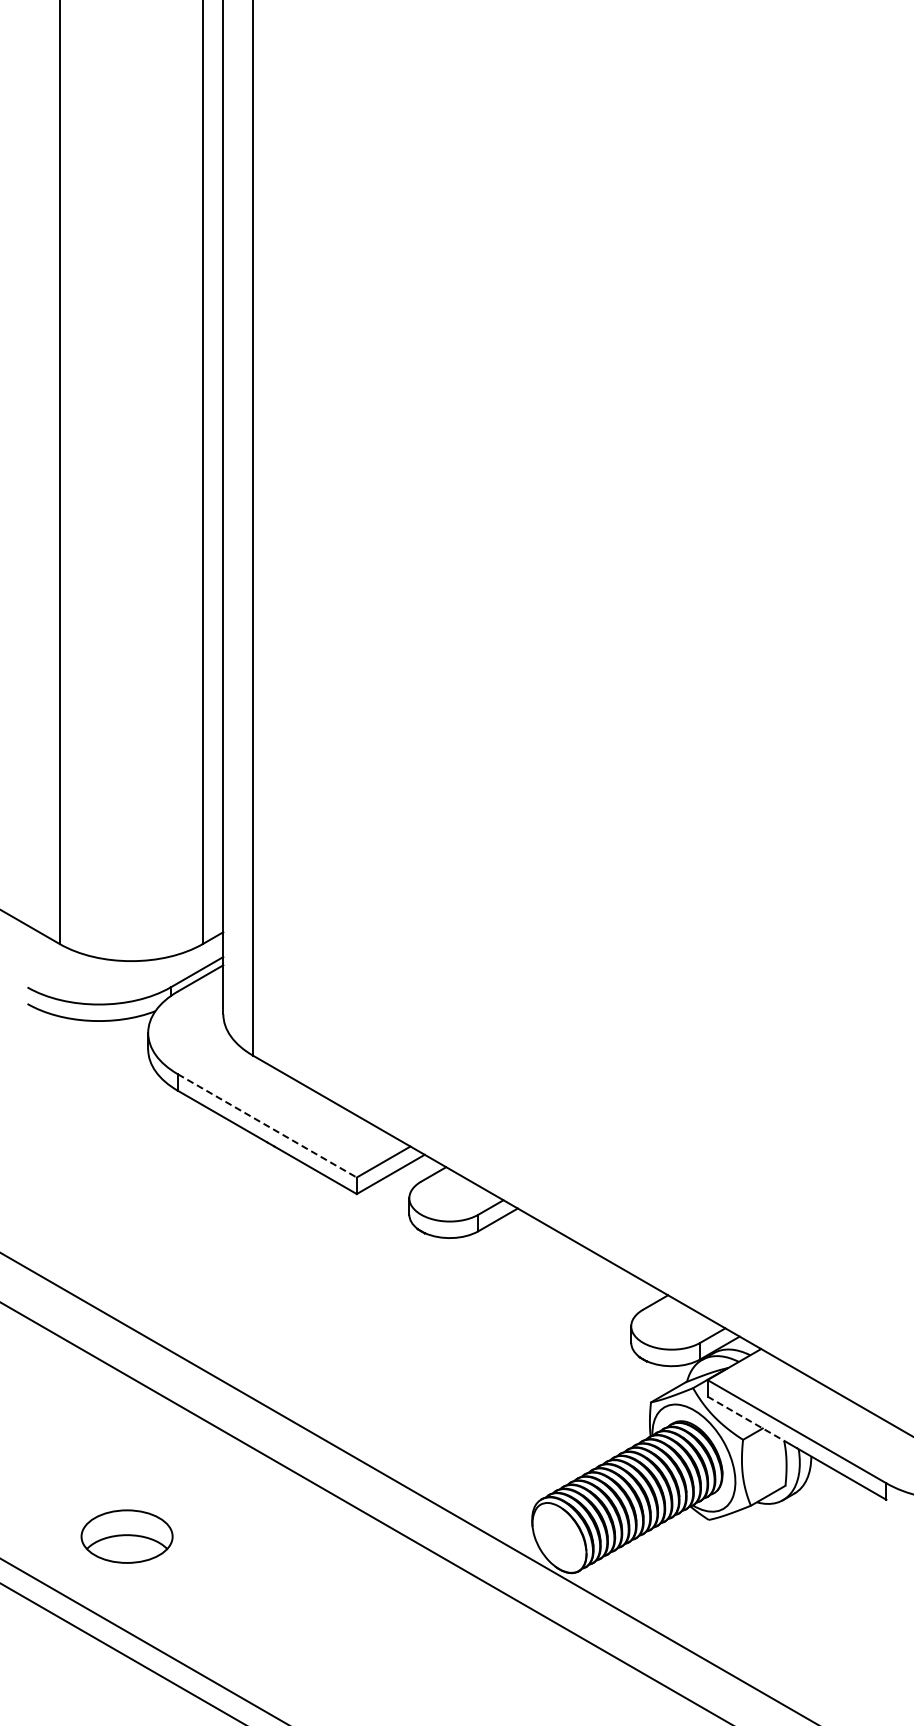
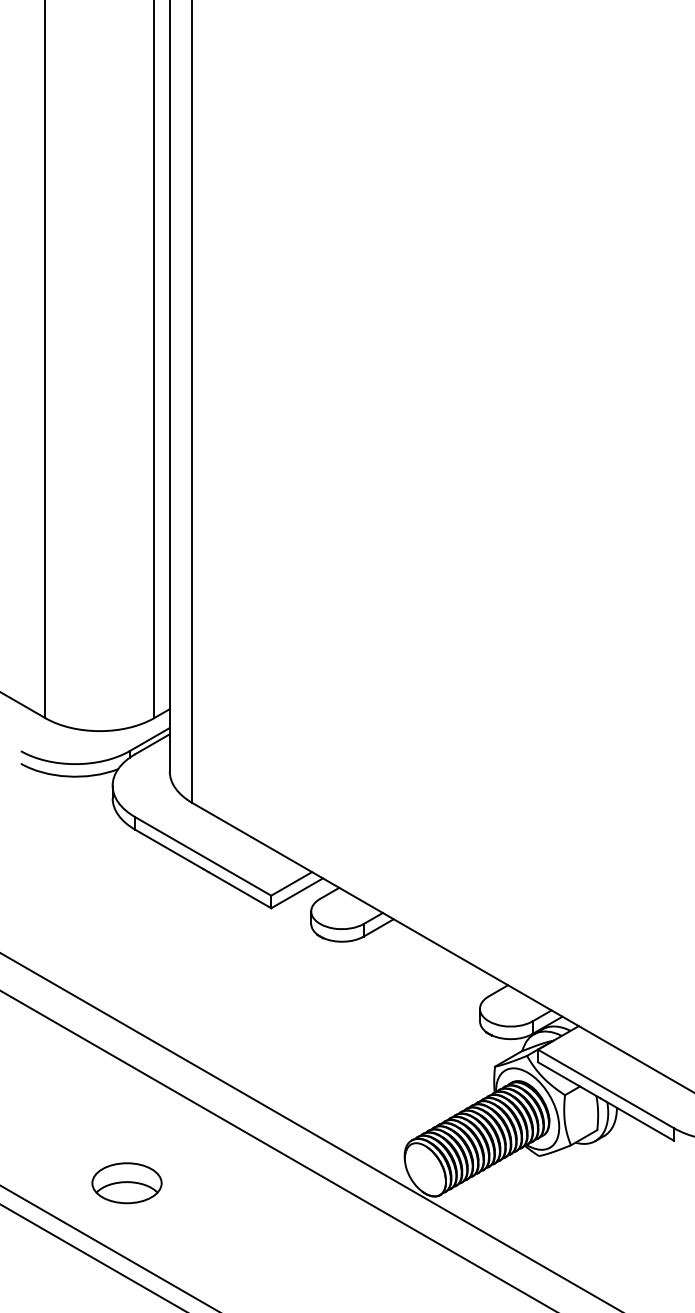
line: (267, 1126) -> (203, 856), dashed -> solid
line: (748, 1420) -> (569, 1080), dashed -> solid
part: (126, 1536) -> (126, 1183), moved

